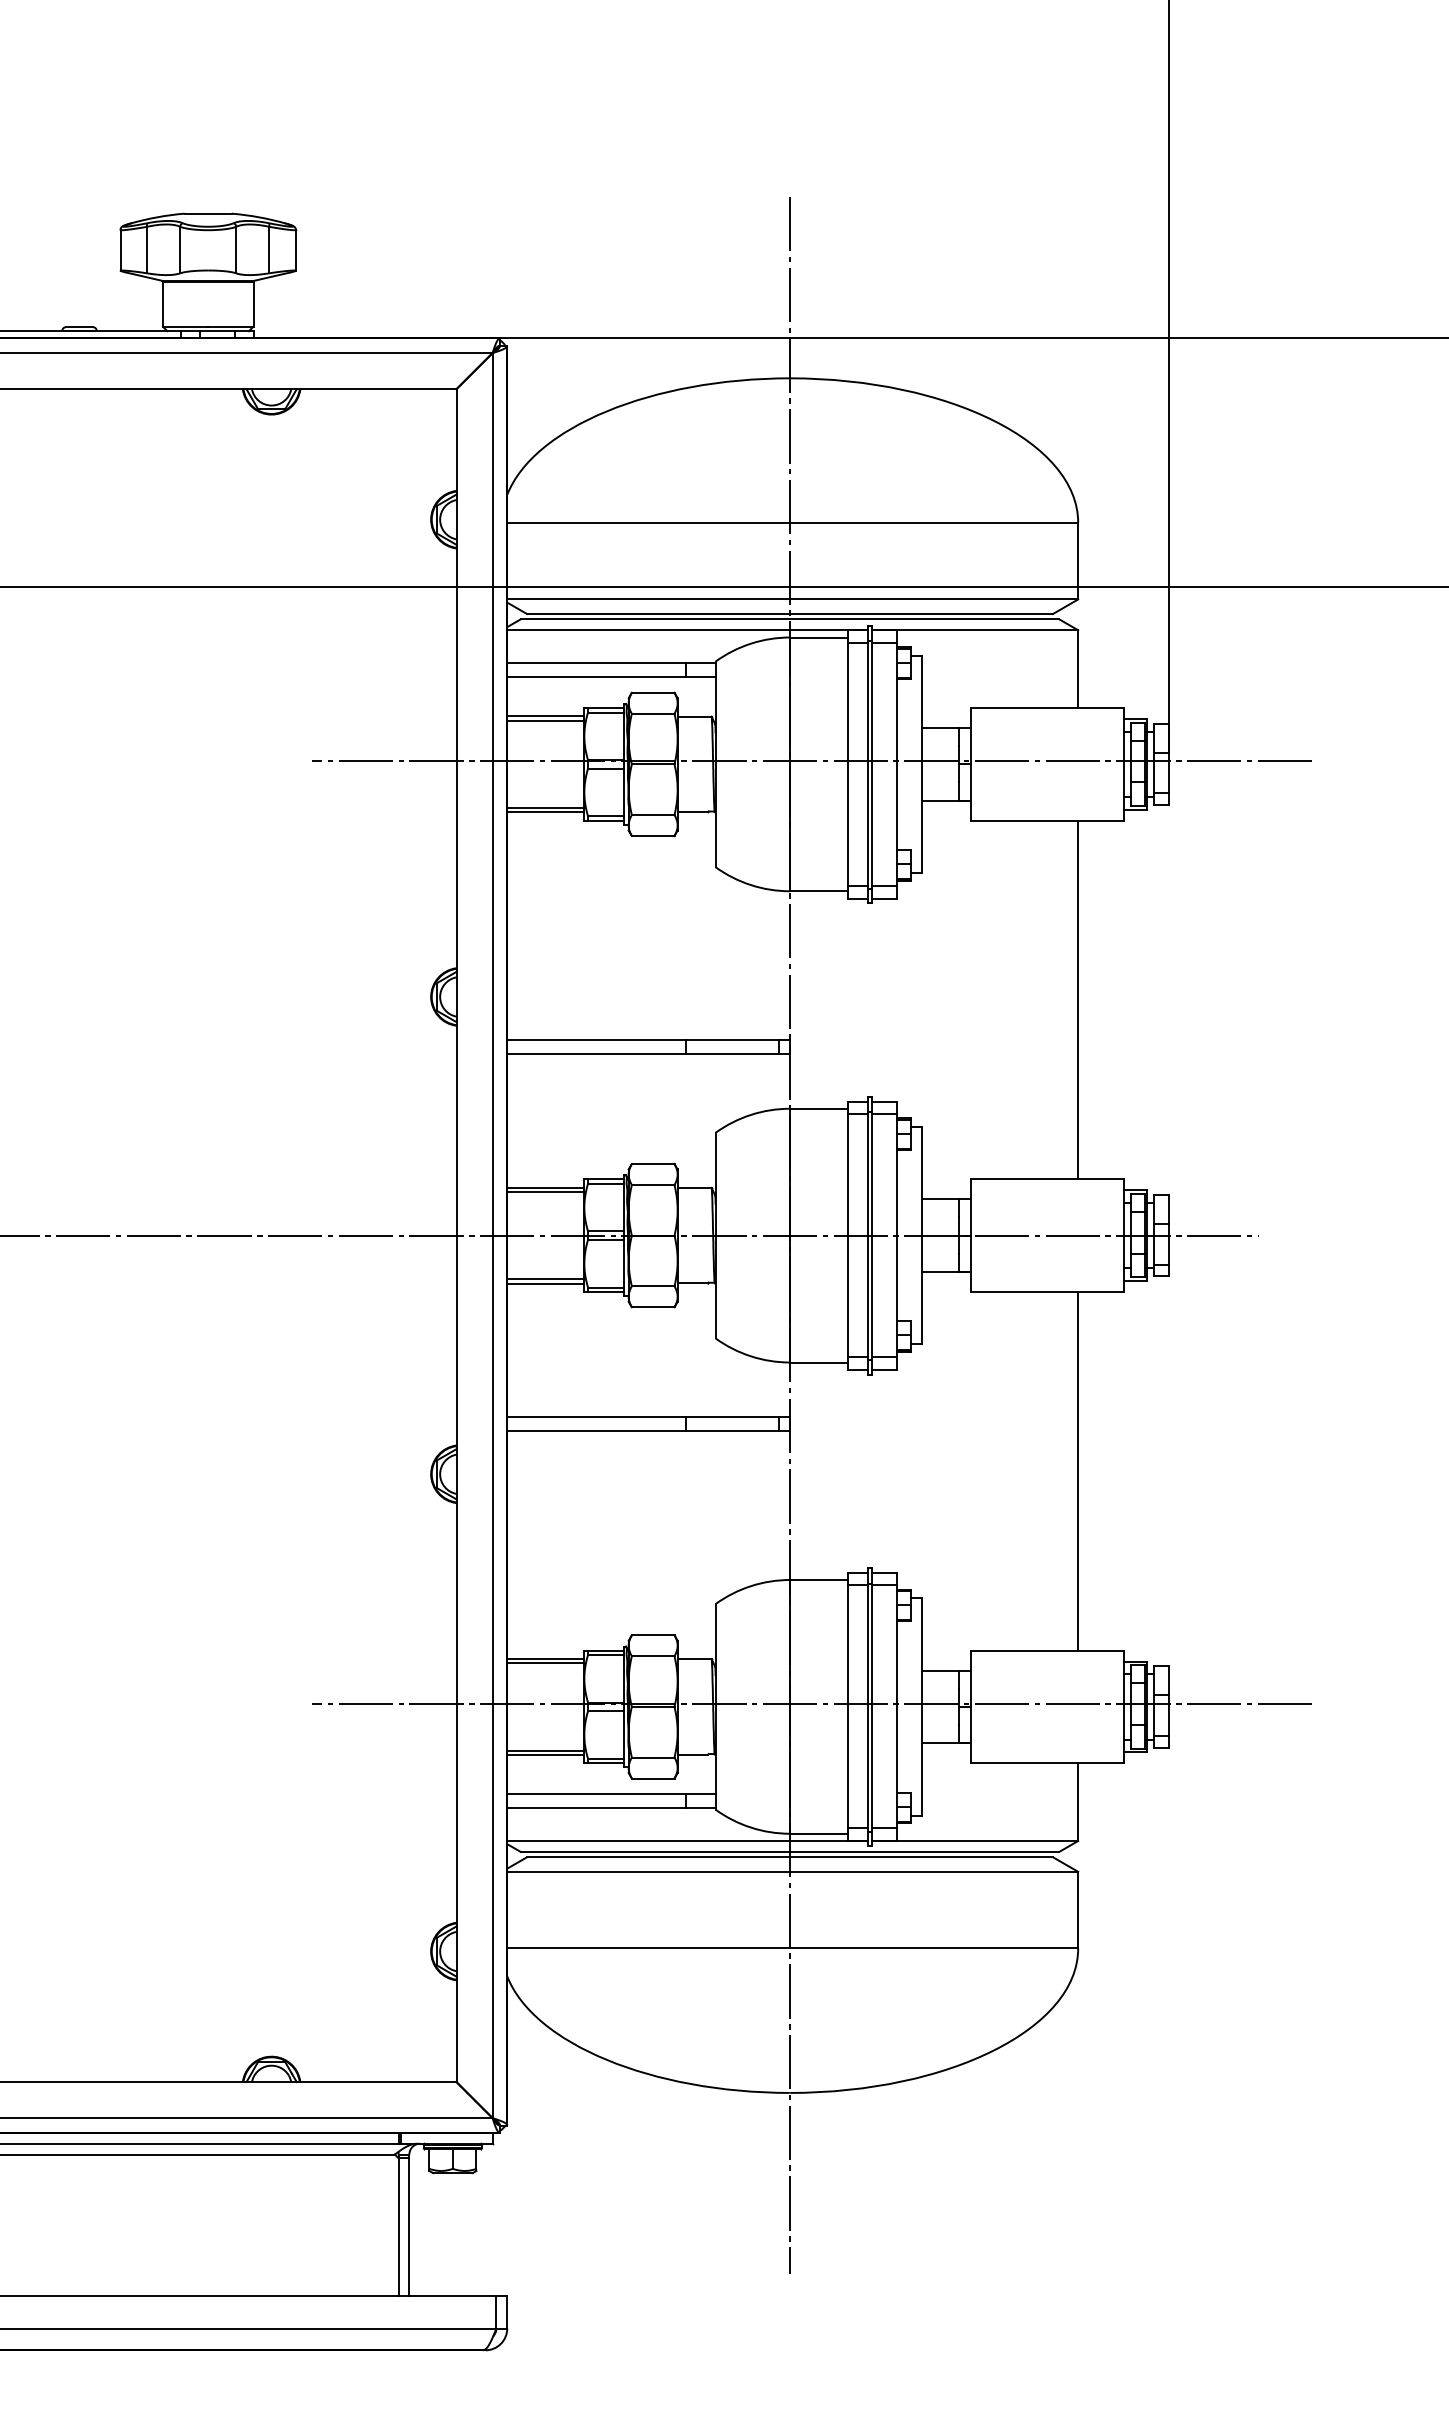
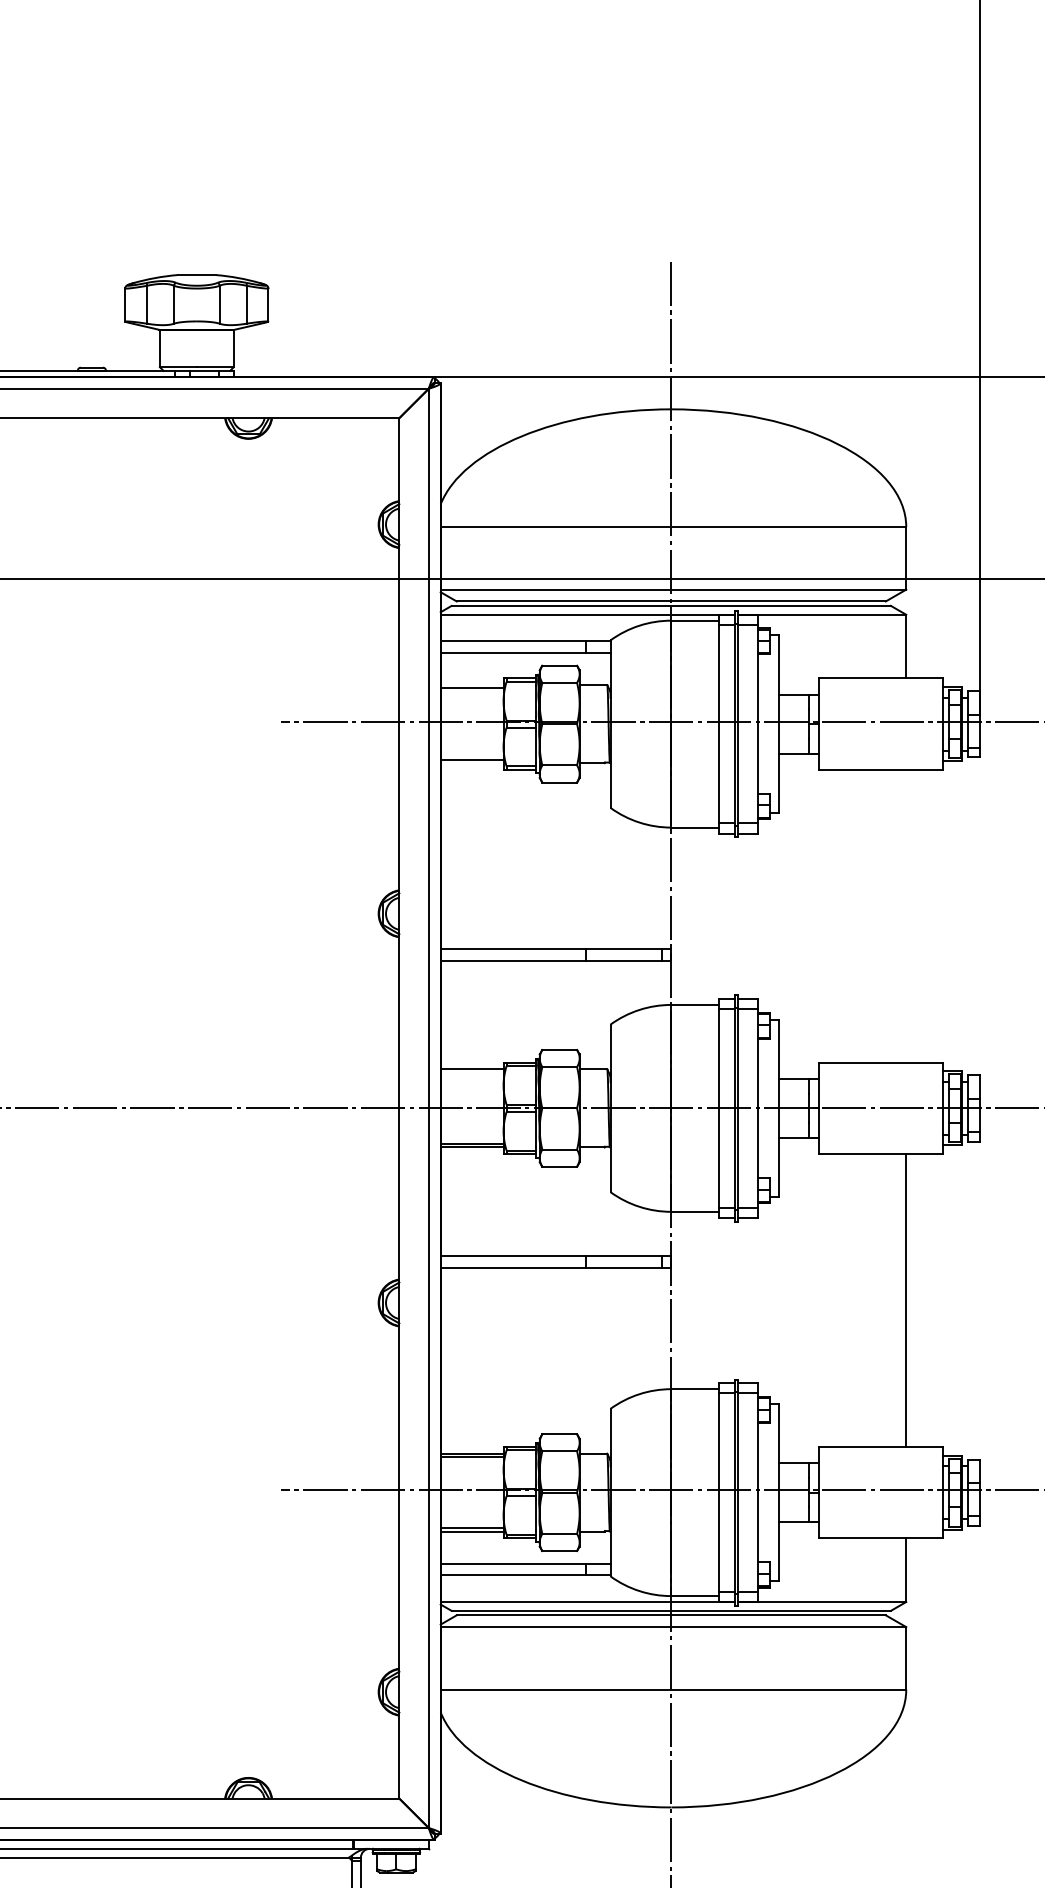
line: (545, 716) -> (471, 685), removed
line: (545, 812) -> (471, 763), removed
line: (1078, 999) -> (906, 915), removed
line: (545, 1191) -> (471, 1072), removed

